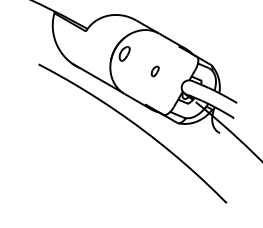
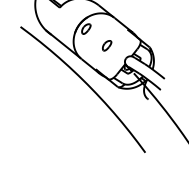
part: (155, 71) -> (107, 45), size x1.43

